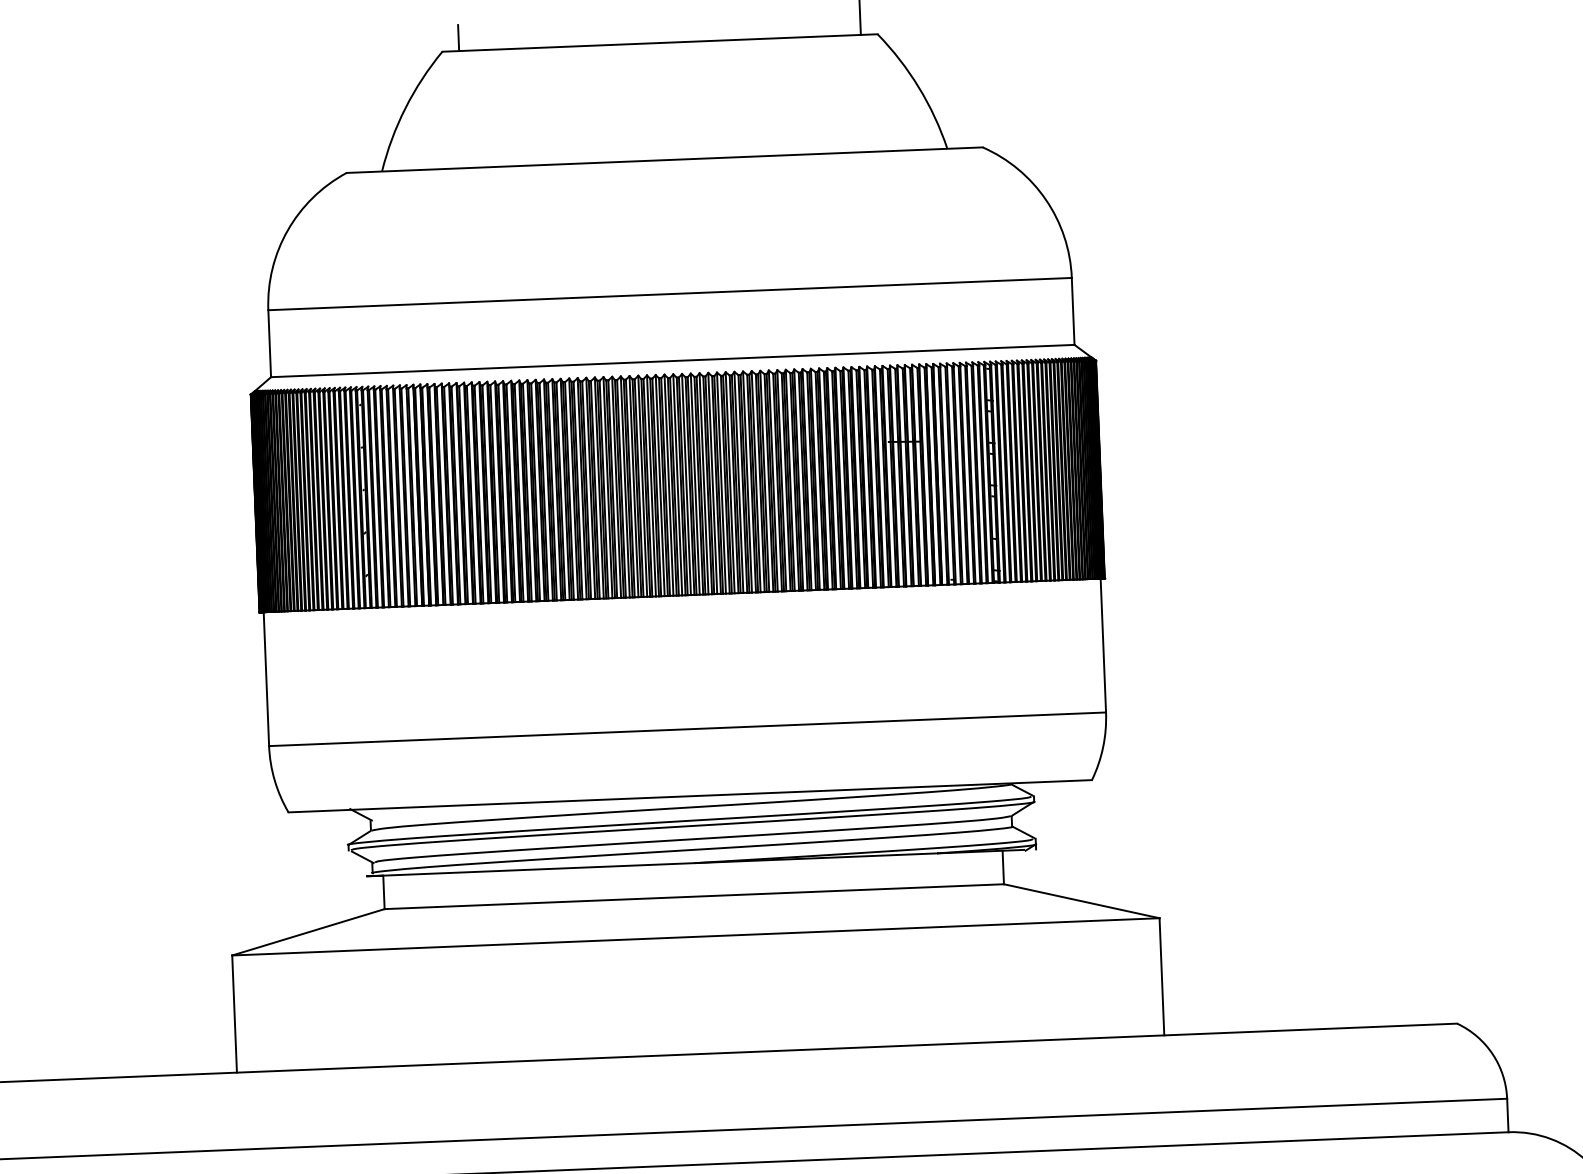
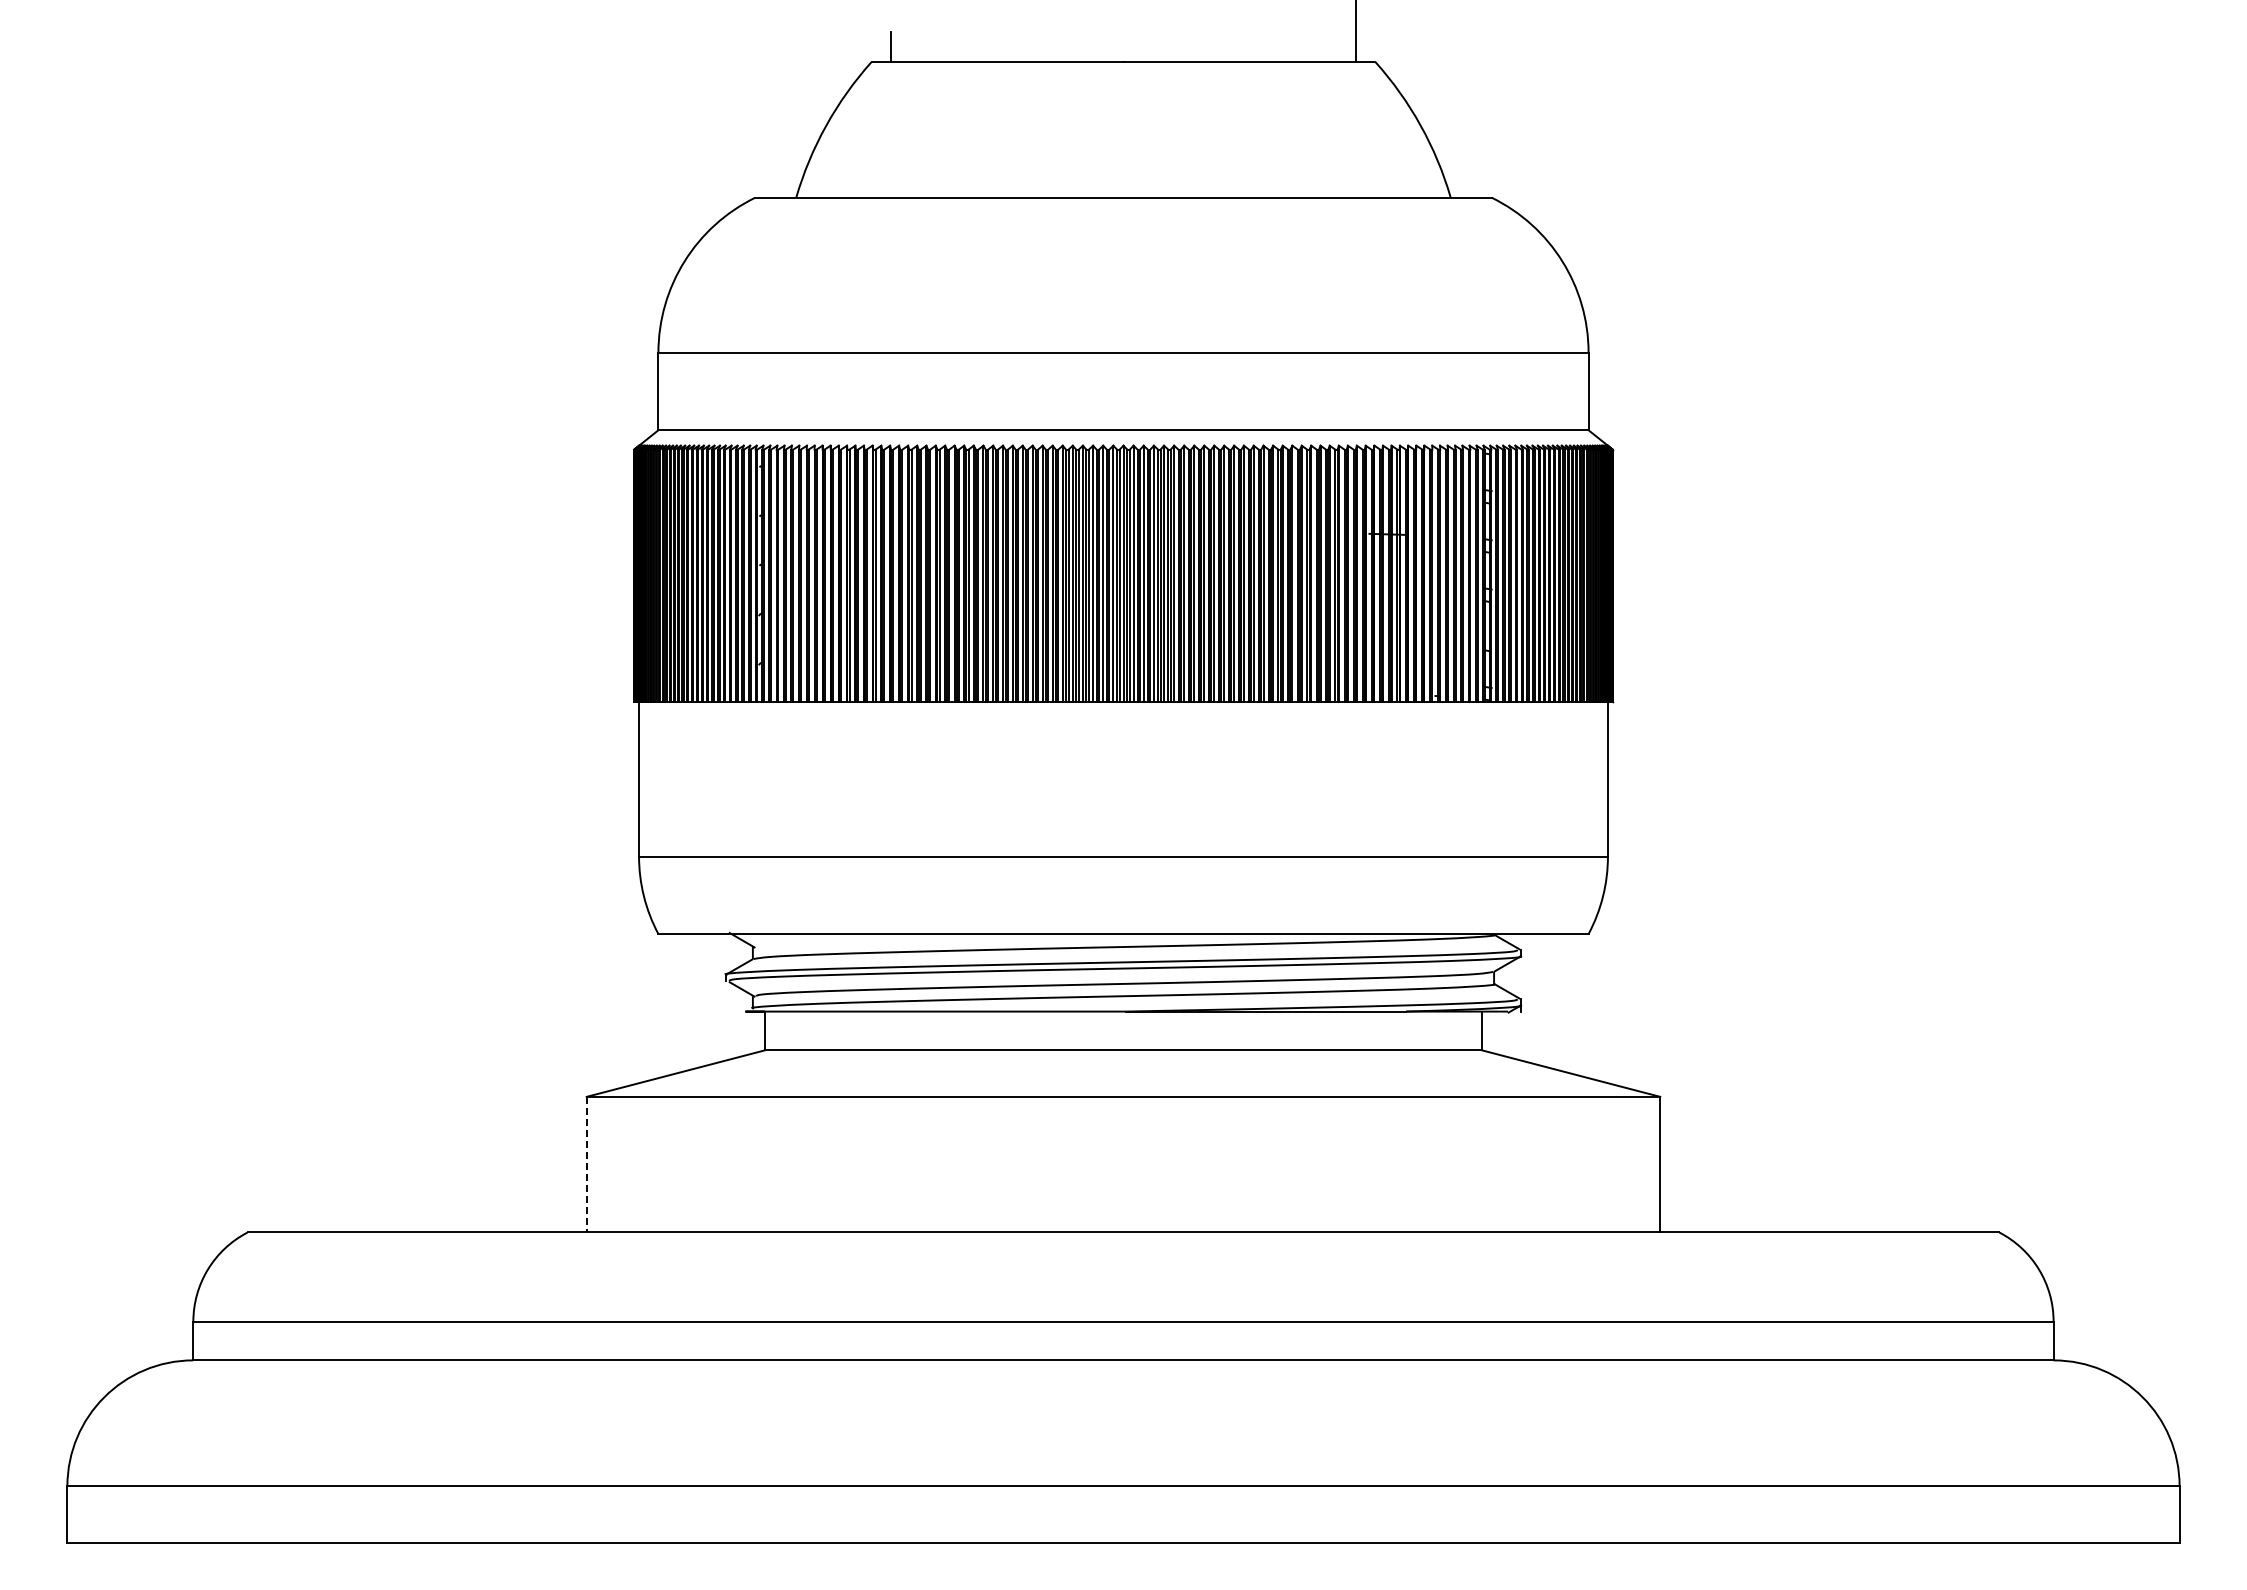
line: (234, 1013) -> (586, 1164), solid -> dashed

